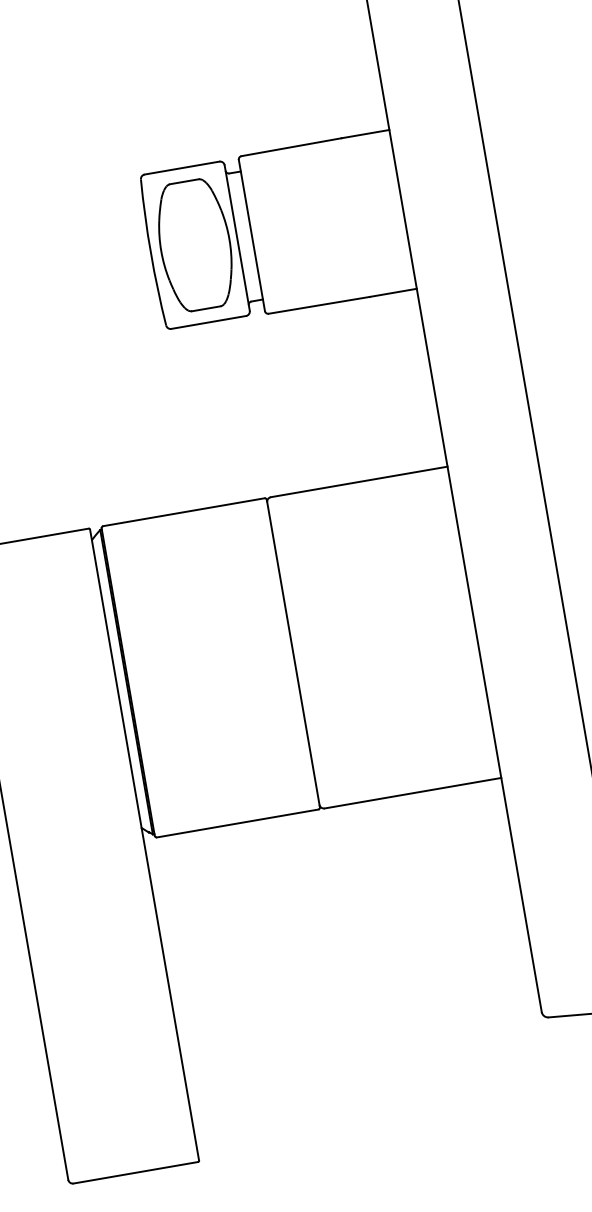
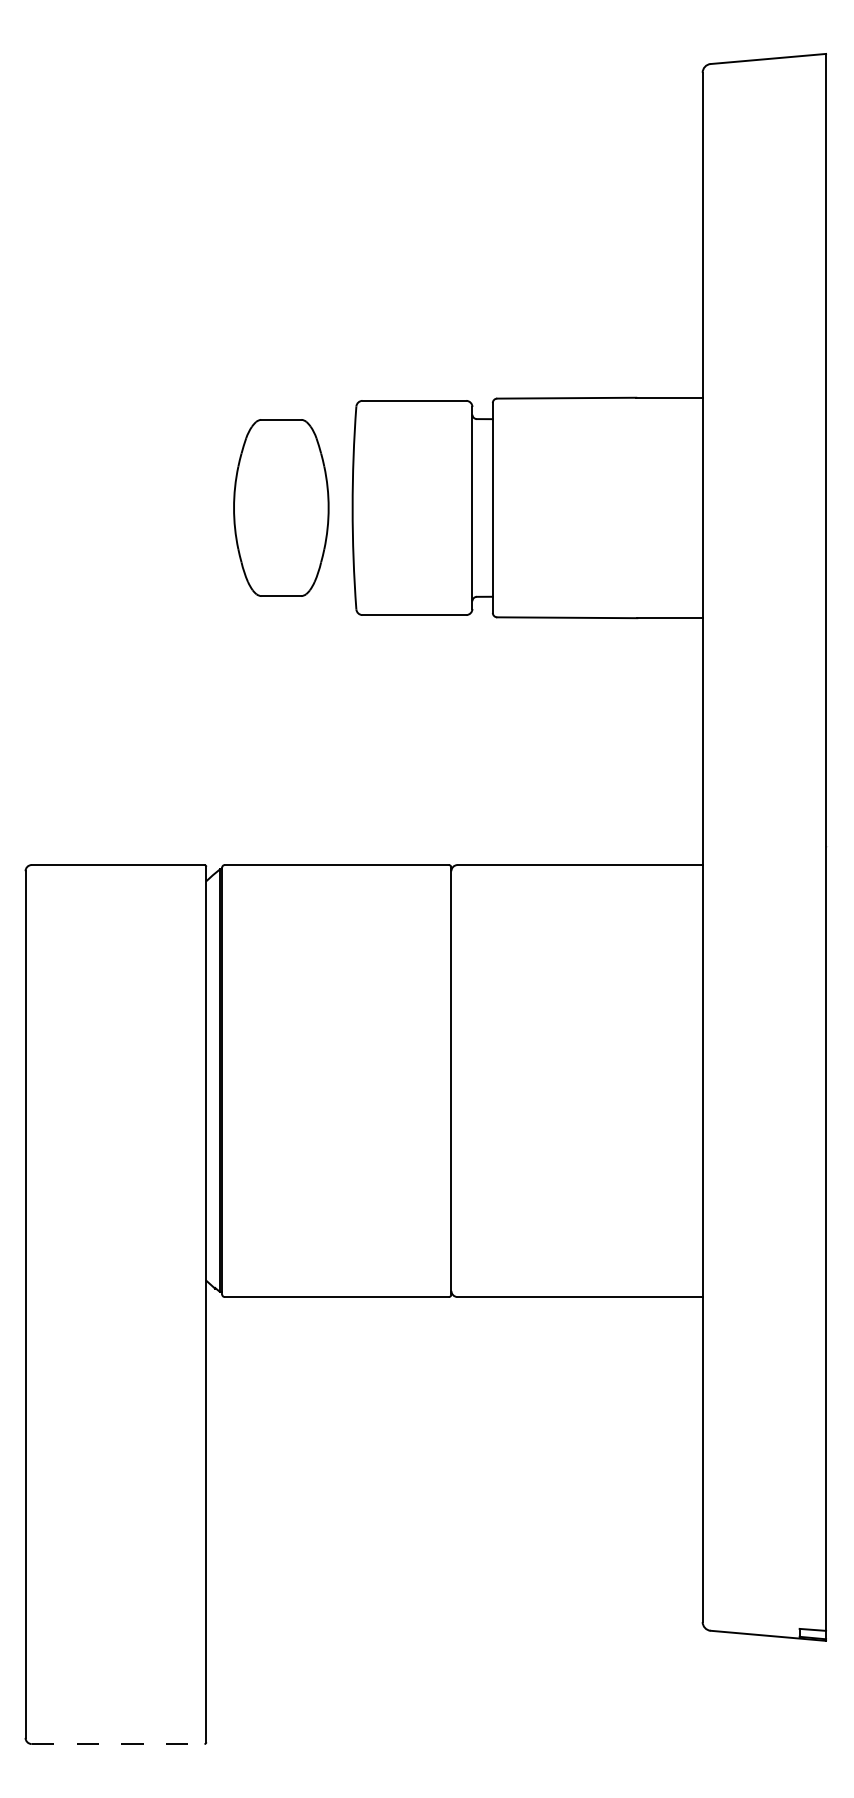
part: (195, 244) -> (281, 507), moved
line: (136, 1173) -> (118, 1744), solid -> dashed

